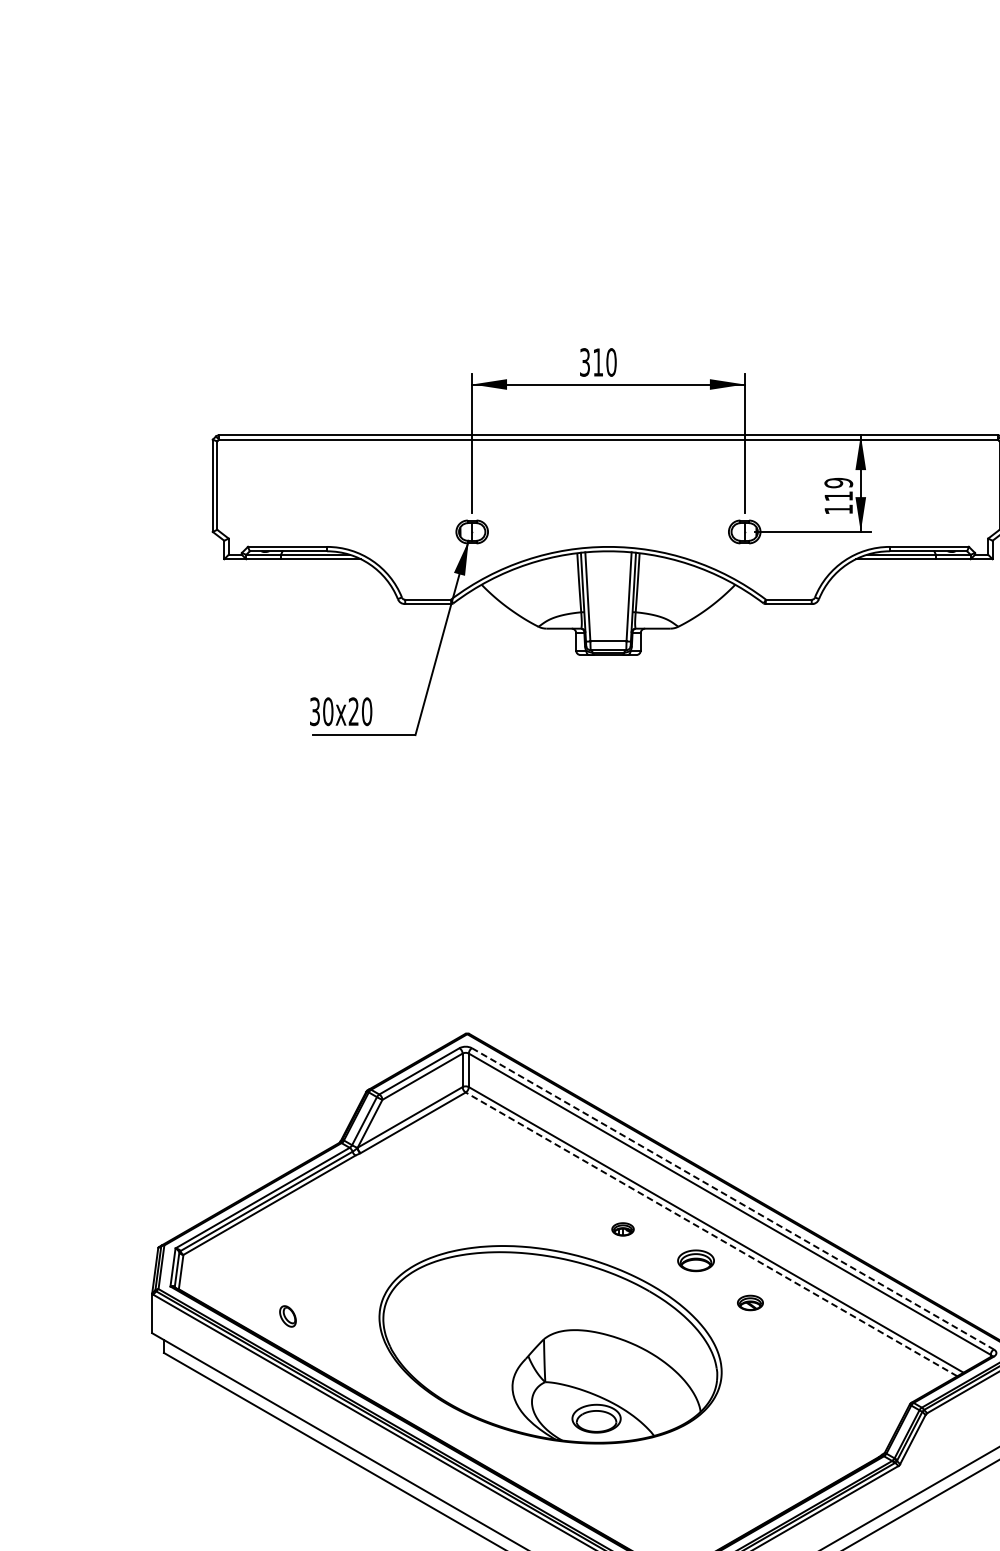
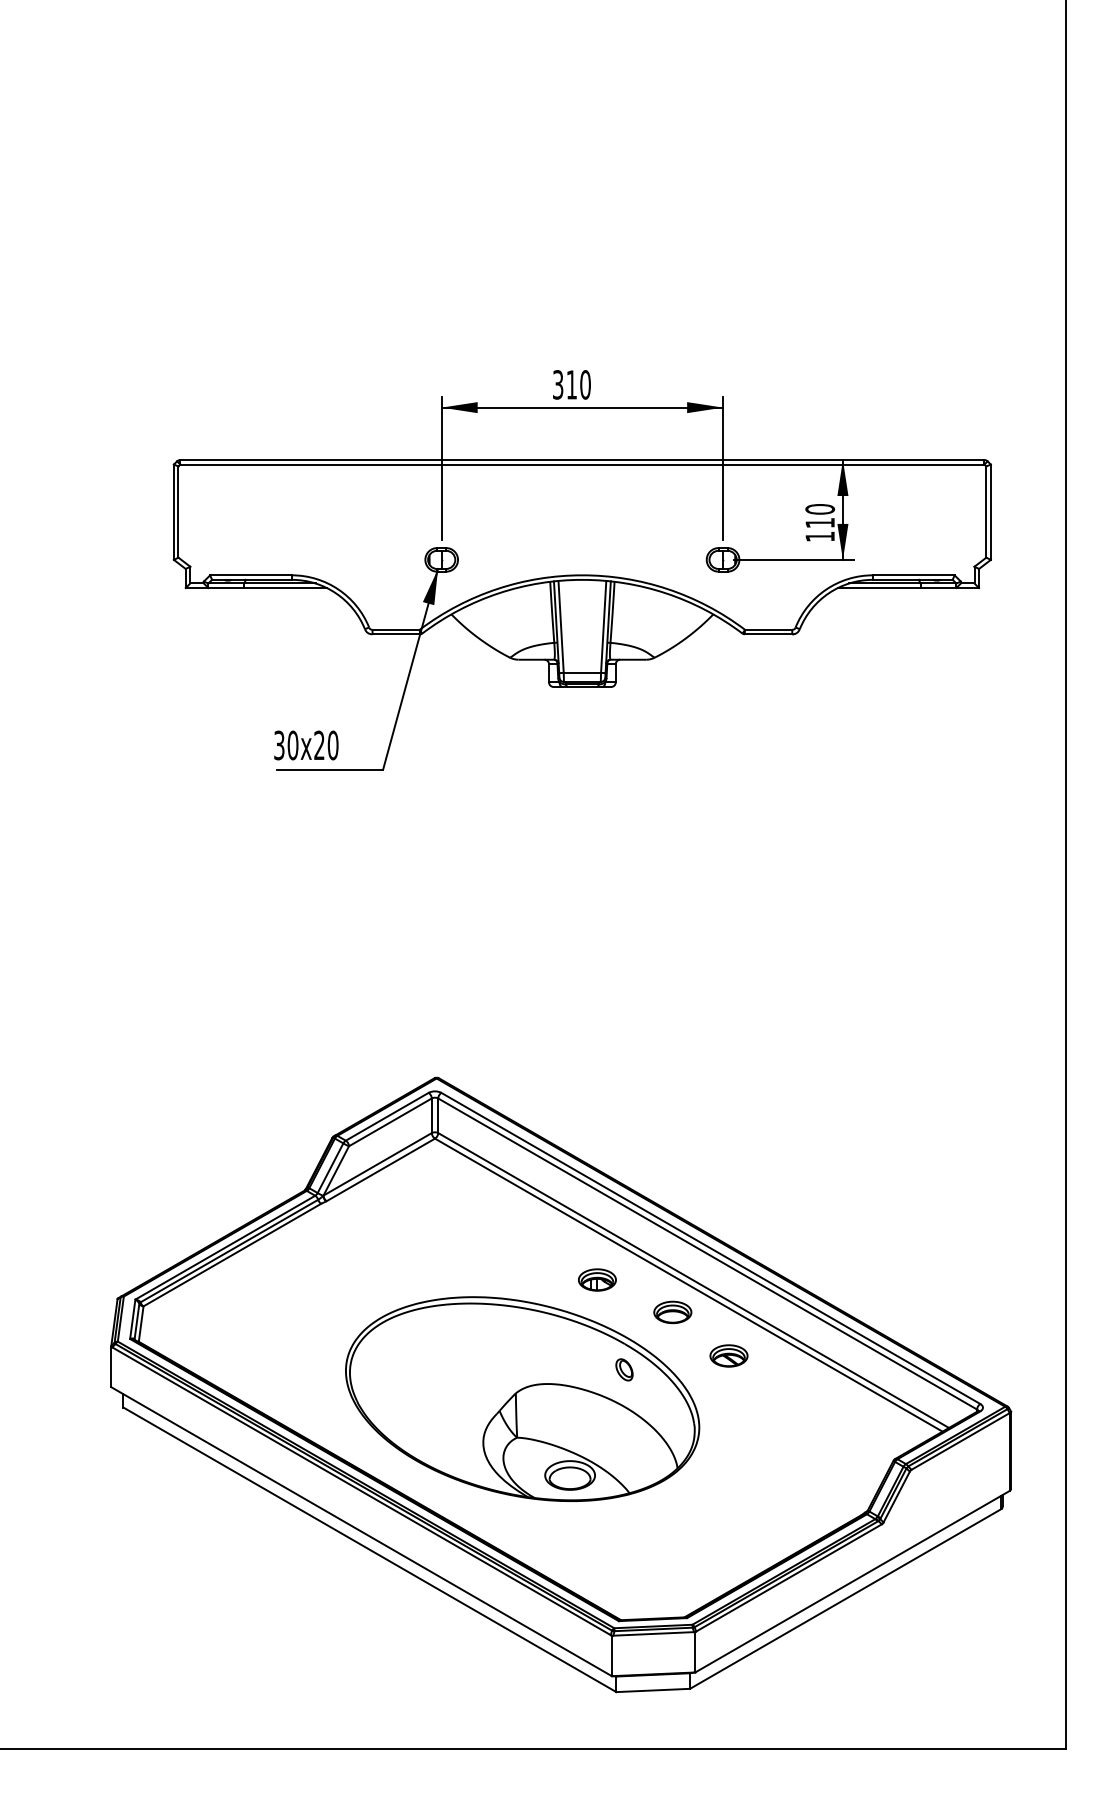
text: (839, 483) -> (820, 509), 119 -> 110
line: (733, 1198) -> (711, 1248), dashed -> solid
part: (623, 1228) -> (597, 1279), size x1.67
line: (711, 1233) -> (688, 1284), dashed -> solid
part: (749, 1302) -> (728, 1355), size x1.43
part: (287, 1316) -> (624, 1369), moved

